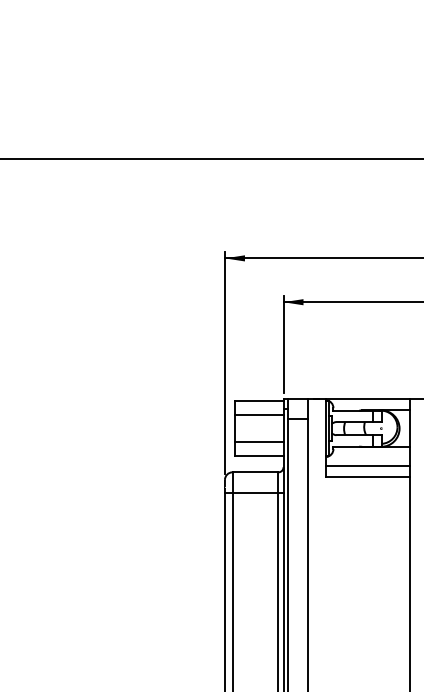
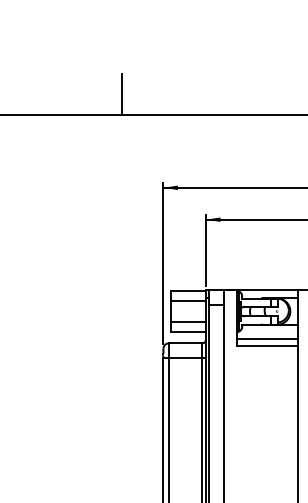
line: (168, 129) -> (122, 94), added

